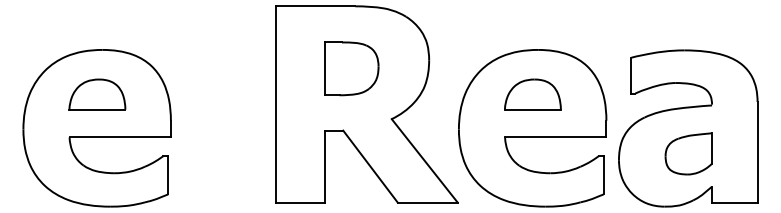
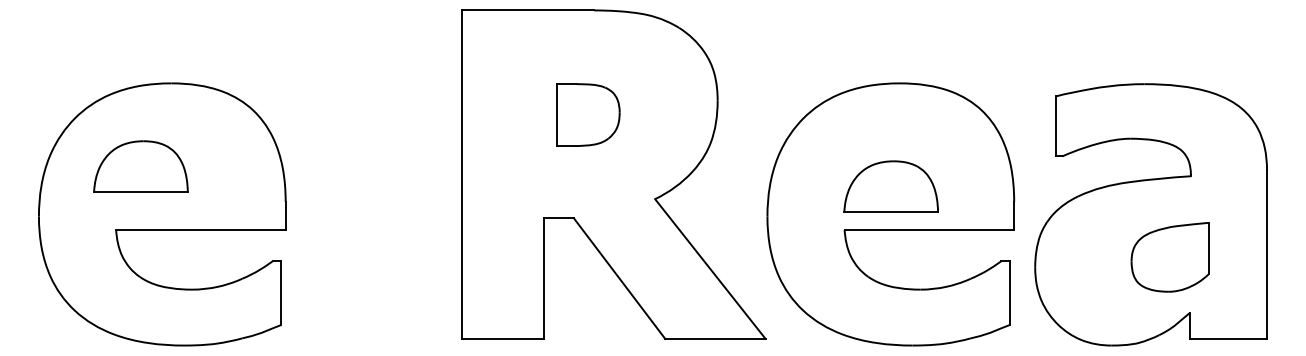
part: (351, 68) -> (587, 114), size x0.7
part: (97, 94) -> (141, 166), moved
part: (532, 94) -> (890, 186), moved
part: (688, 153) -> (1169, 256), moved

